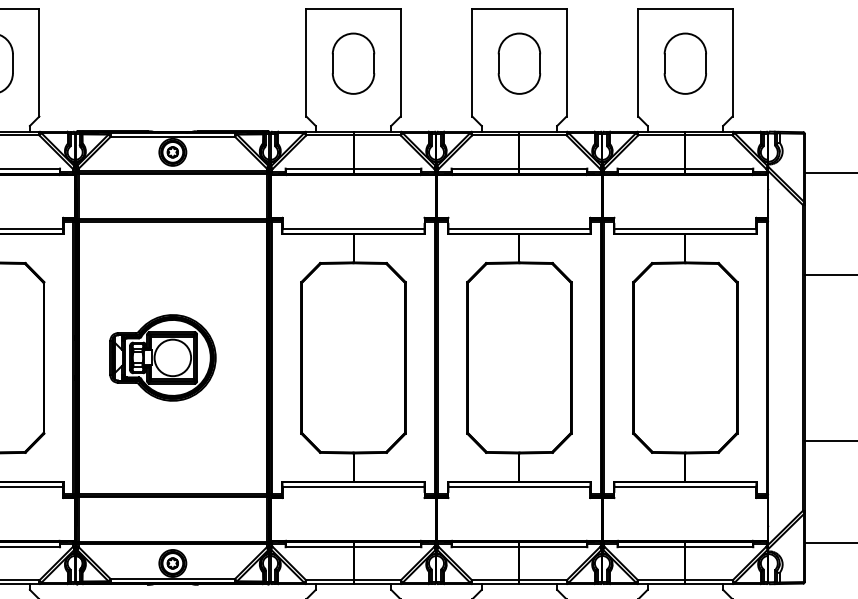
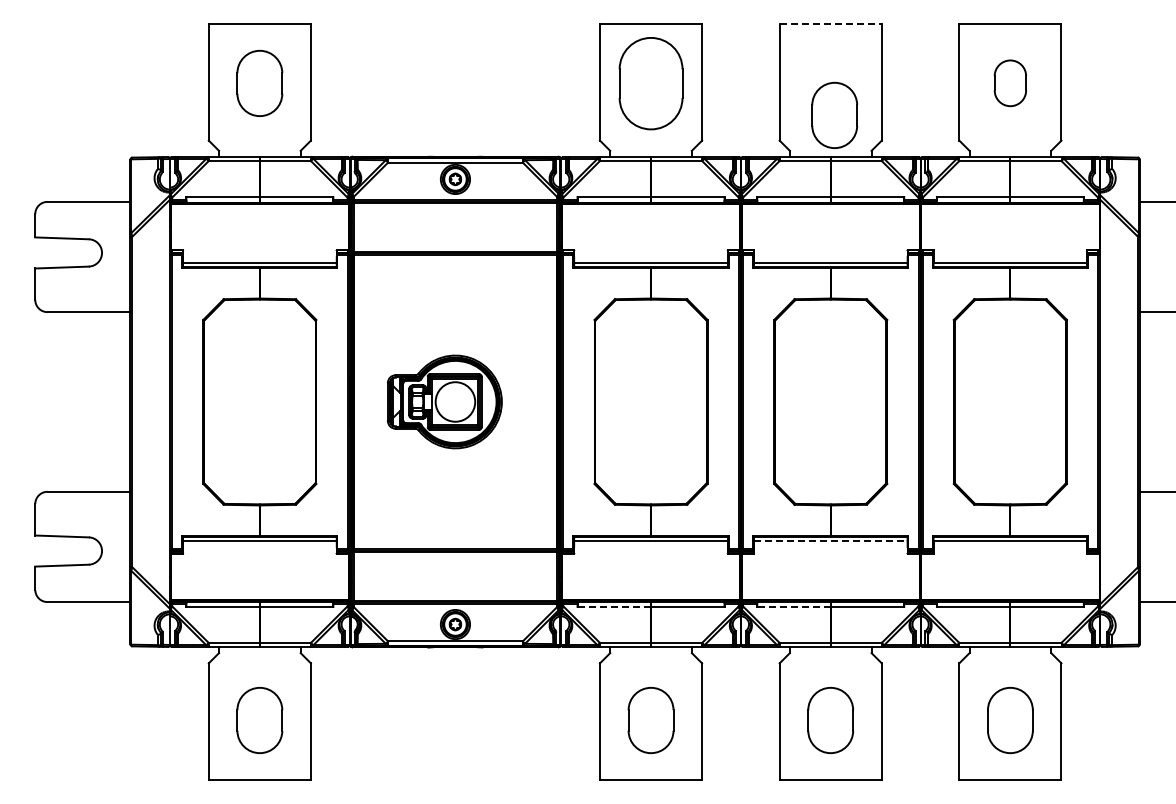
line: (520, 9) -> (831, 24), solid -> dashed
part: (352, 62) -> (650, 82), size x1.4
part: (519, 62) -> (834, 114), moved
part: (685, 62) -> (1010, 82), size x0.7
line: (519, 486) -> (830, 541), solid -> dashed
line: (319, 546) -> (614, 606), solid -> dashed
line: (485, 546) -> (793, 606), solid -> dashed

